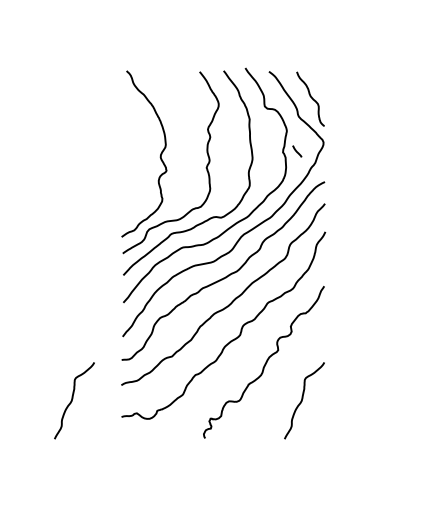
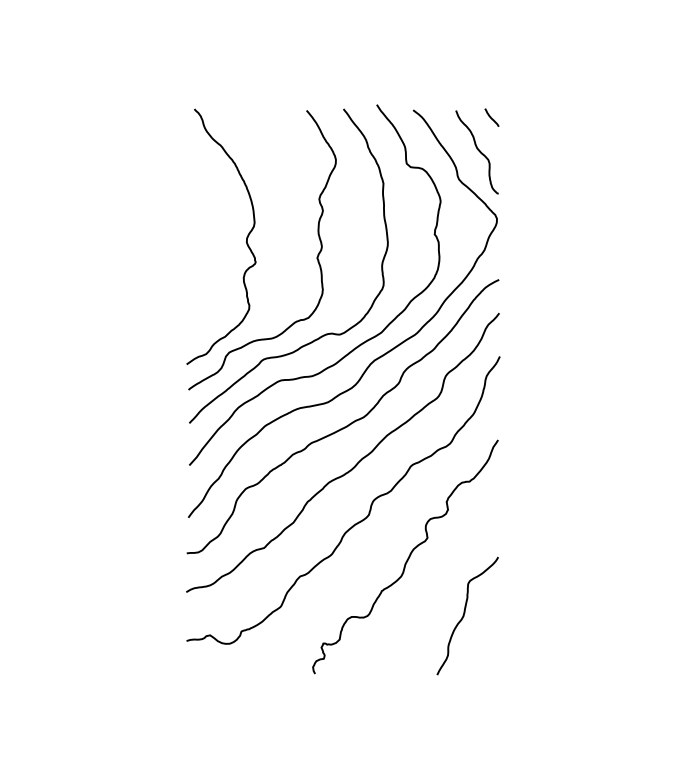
line: (297, 151) -> (492, 117), moved
curve: (72, 400) -> (111, 615), removed

